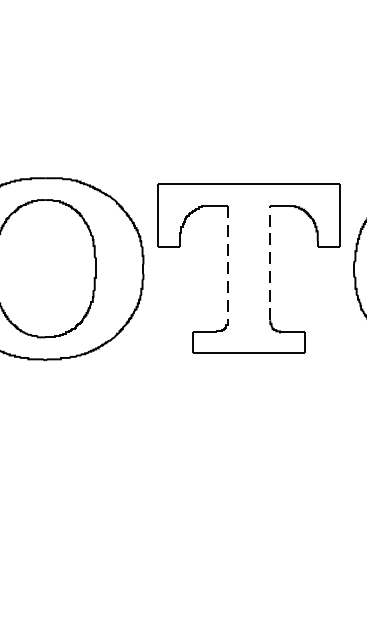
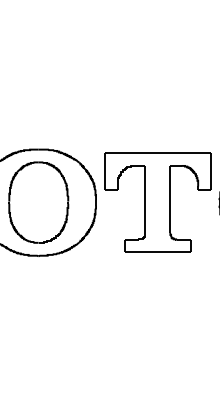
line: (270, 261) -> (170, 198), dashed -> solid
line: (227, 263) -> (145, 199), dashed -> solid

